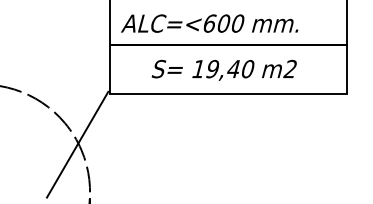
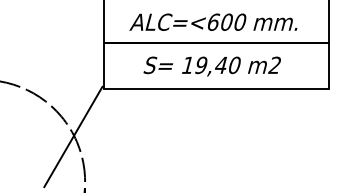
text: (209, 22) -> (213, 21), moved

